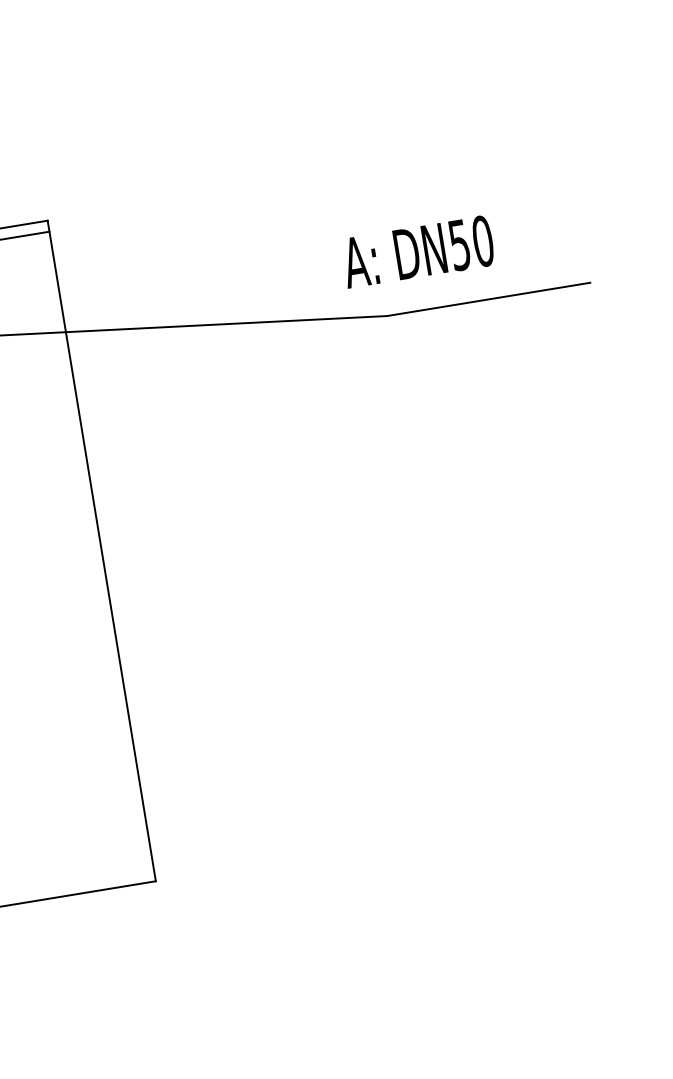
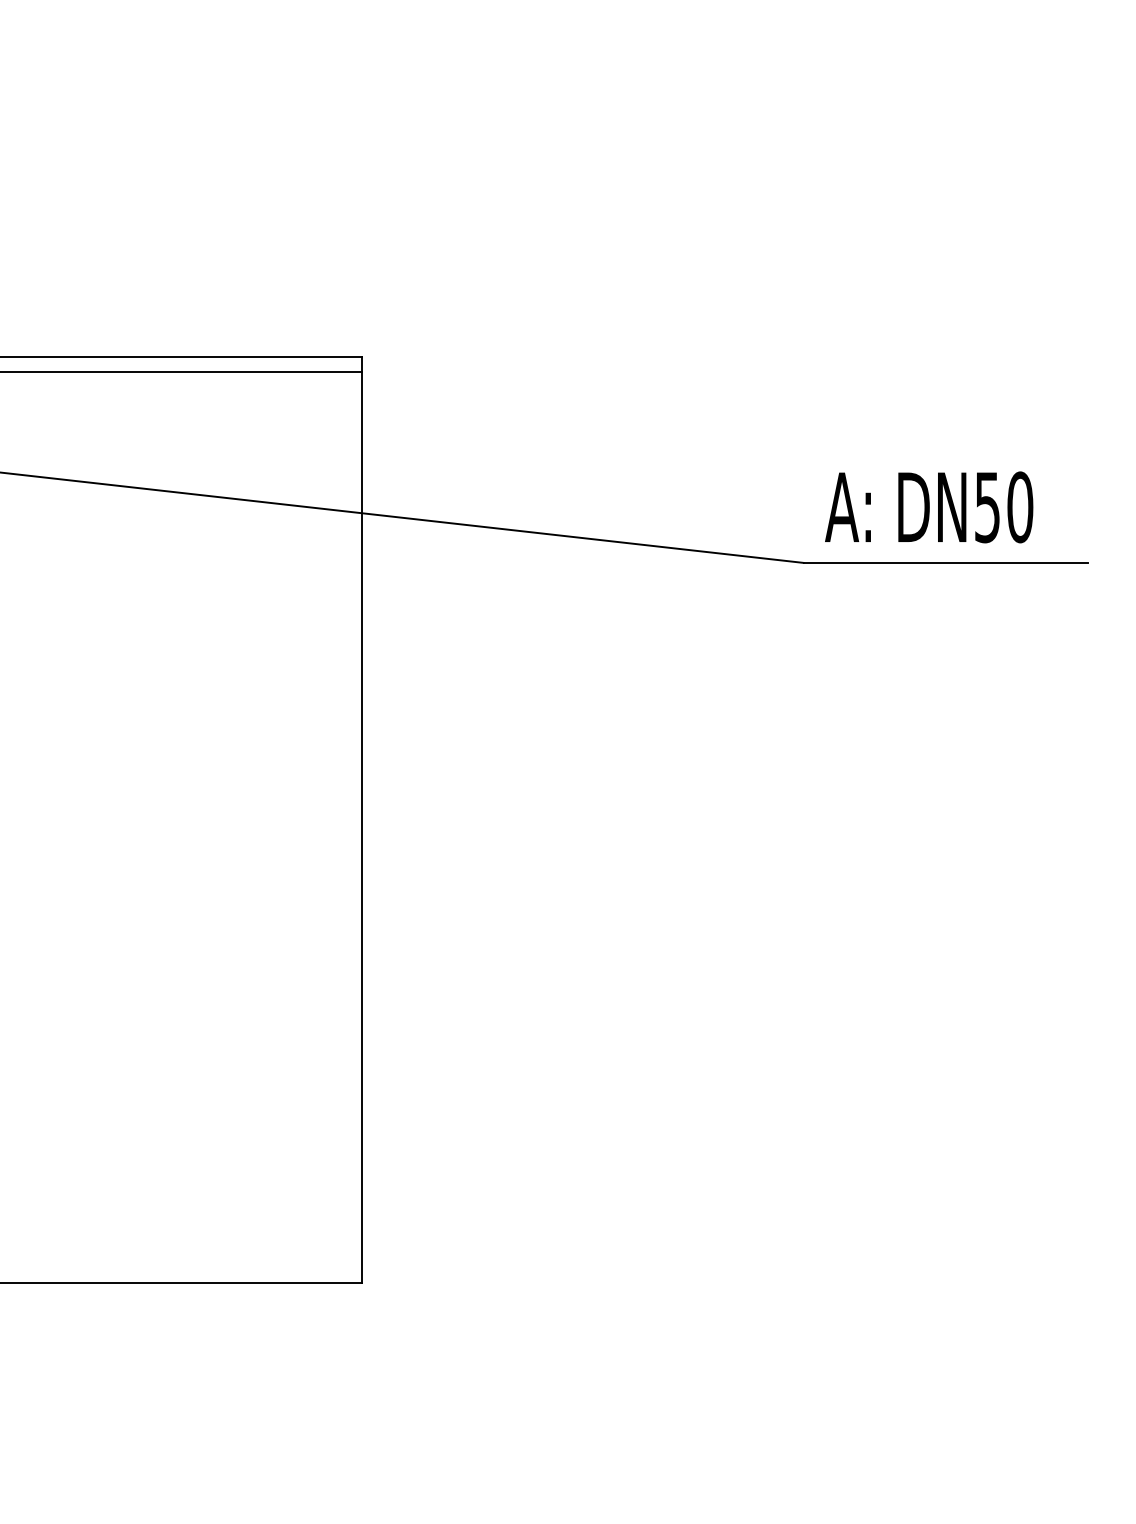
text: (418, 252) -> (929, 507), moved

